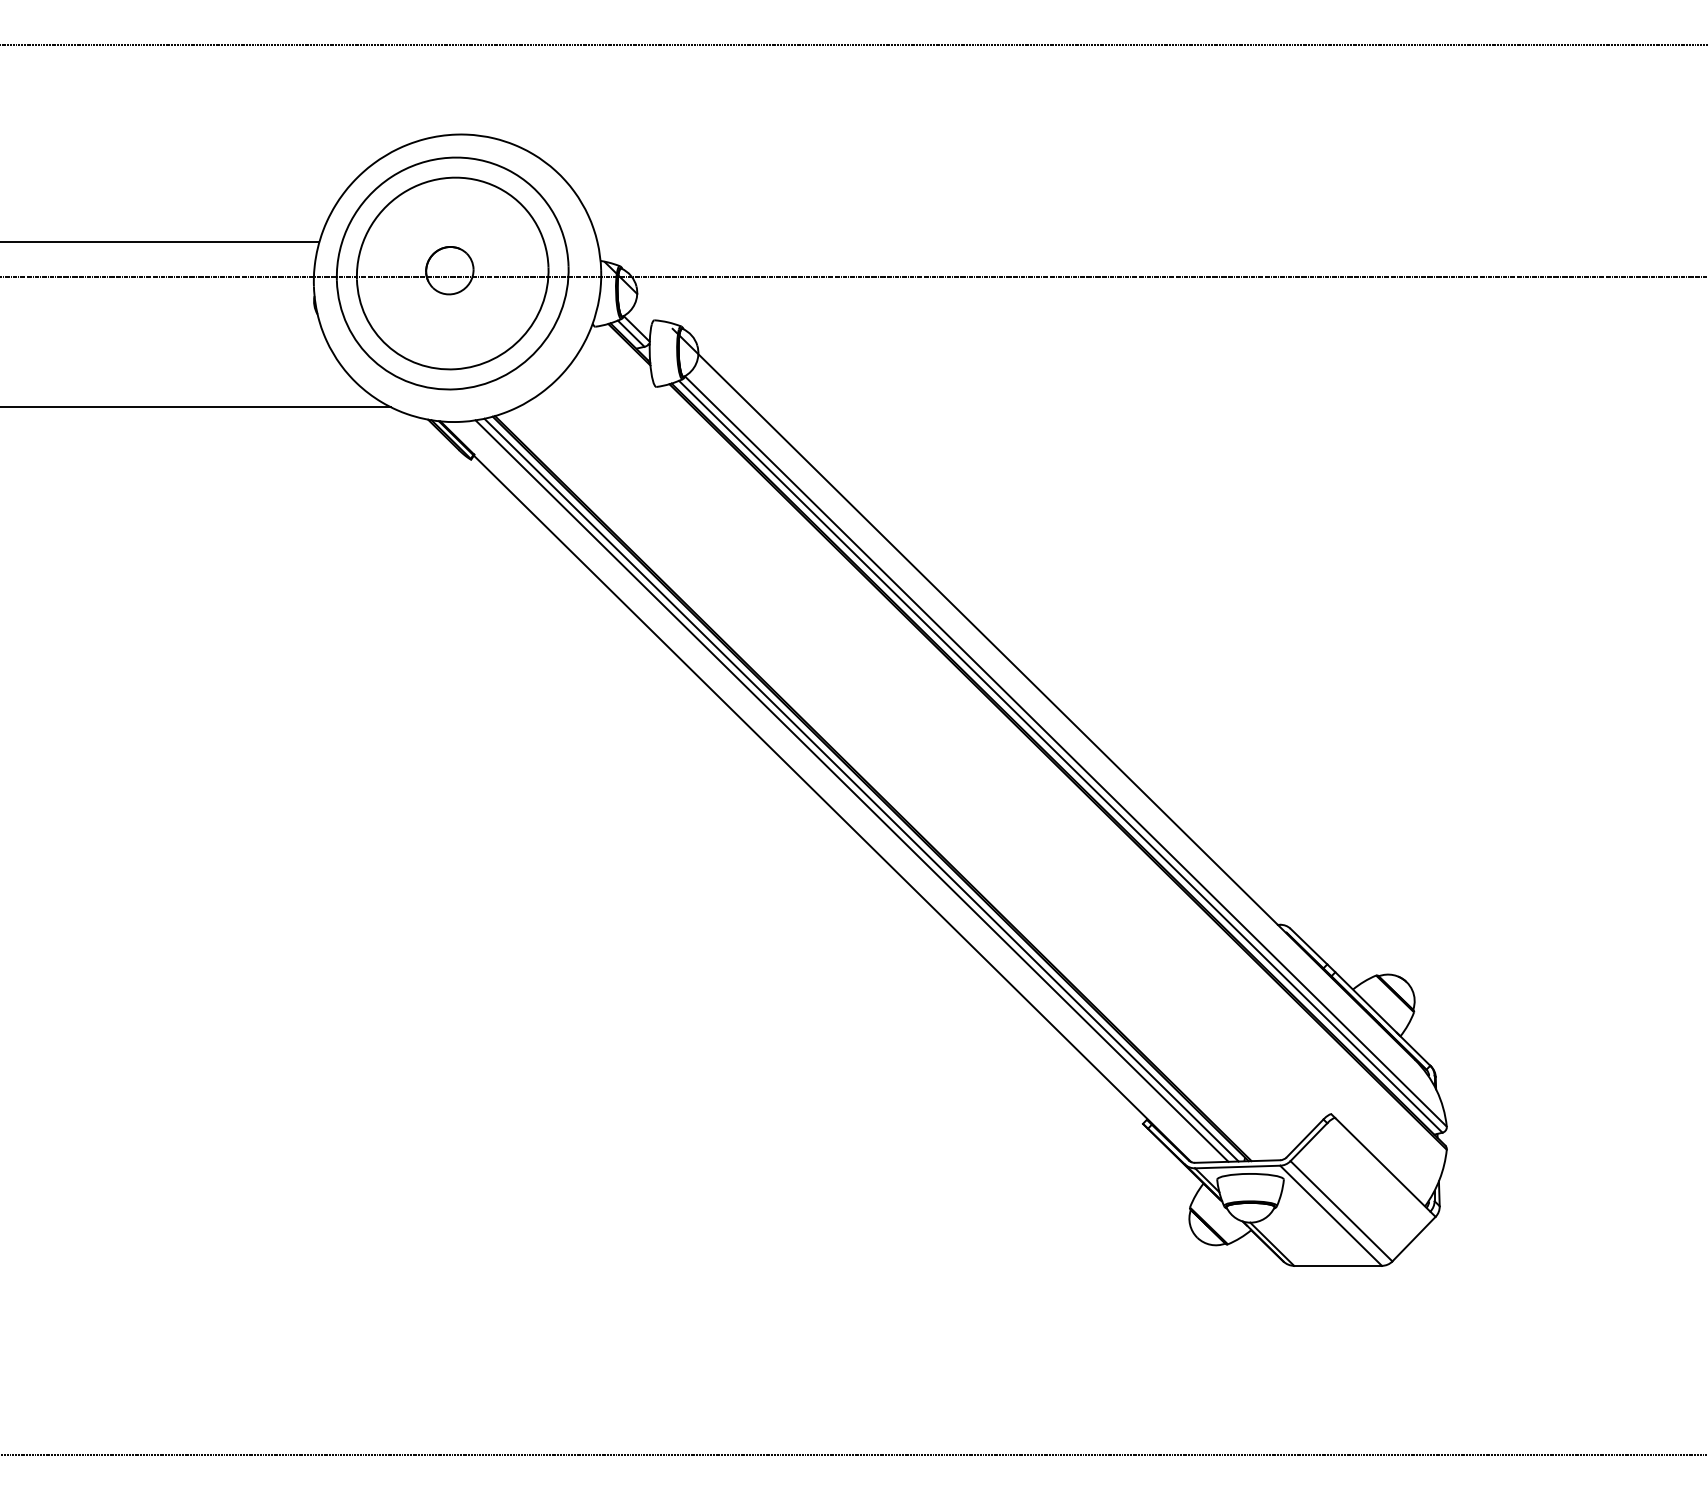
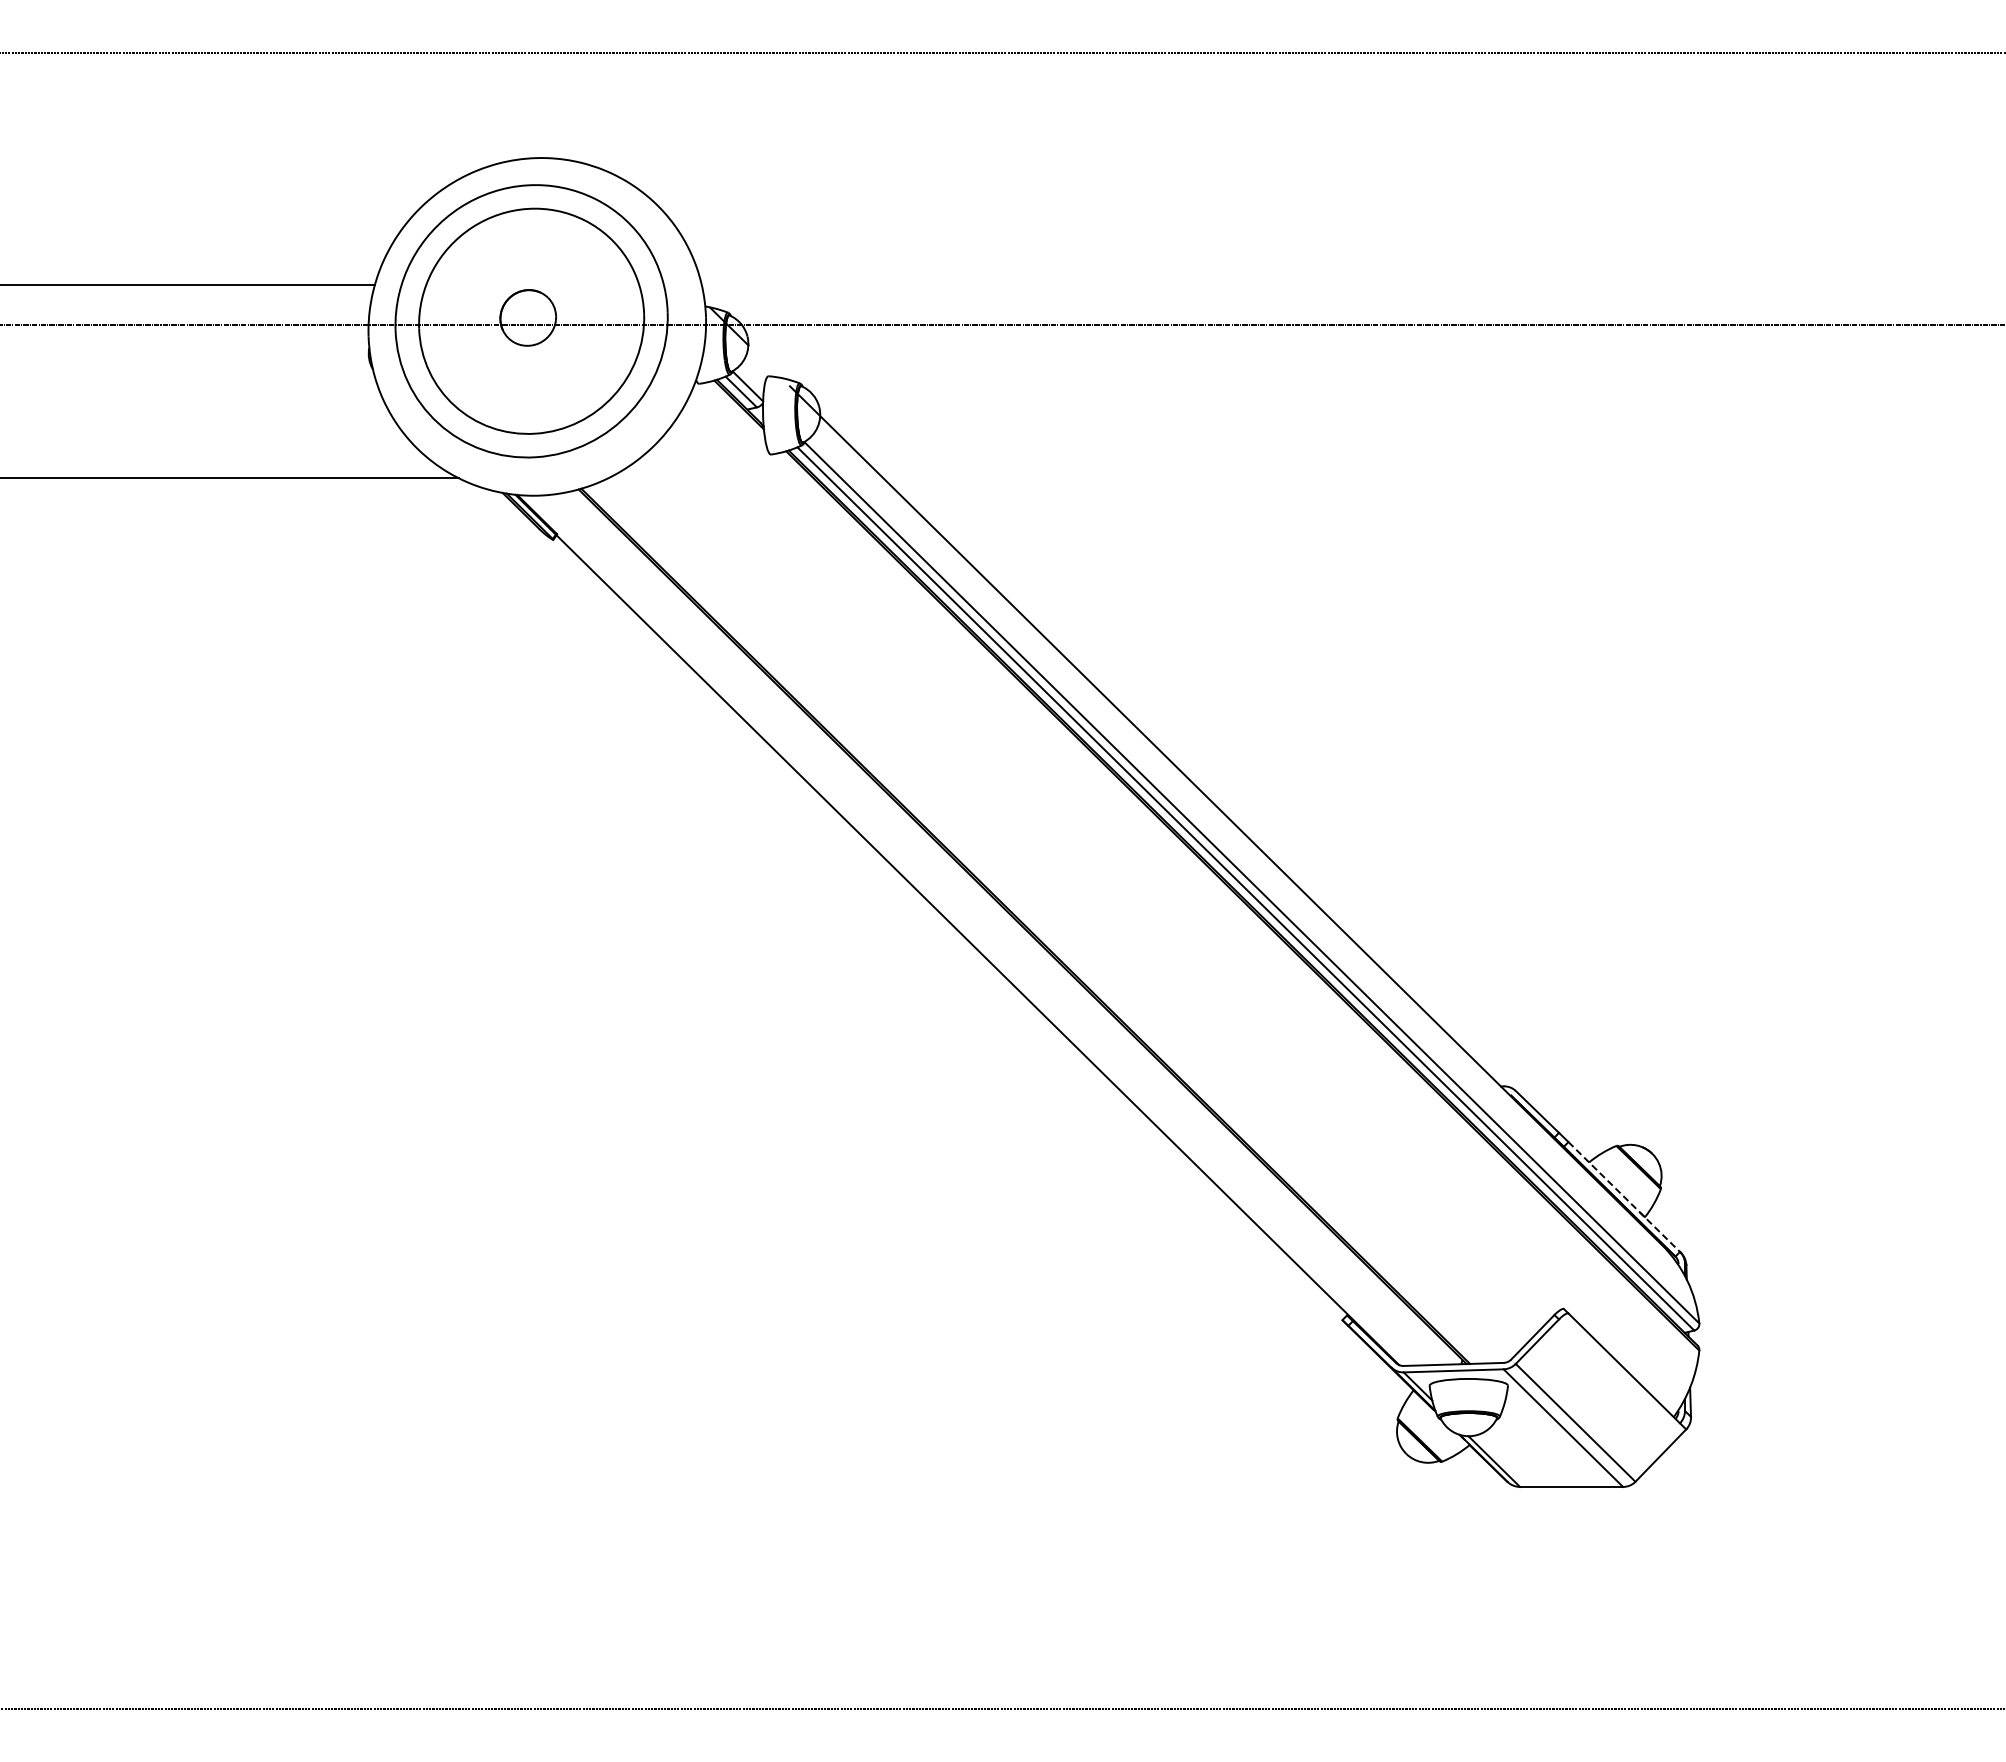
line: (861, 789) -> (1011, 927), removed
line: (851, 790) -> (1000, 928), removed
line: (1383, 1019) -> (1624, 1197), solid -> dashed

